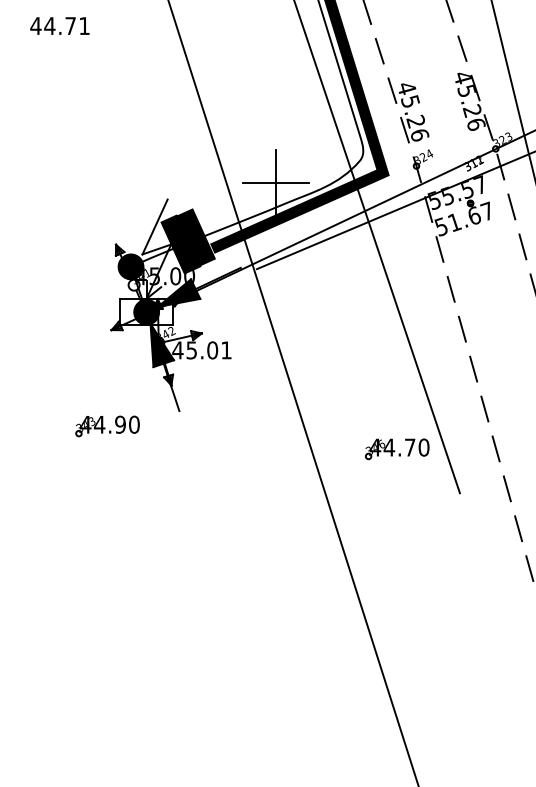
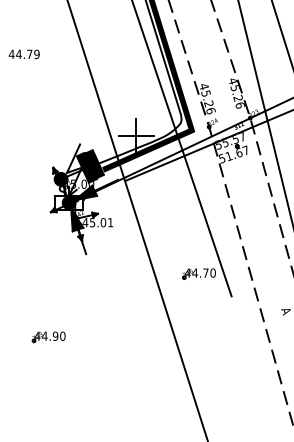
text: (83, 26) -> (36, 54), 44.71 -> 44.79
part: (106, 427) -> (48, 337), moved

